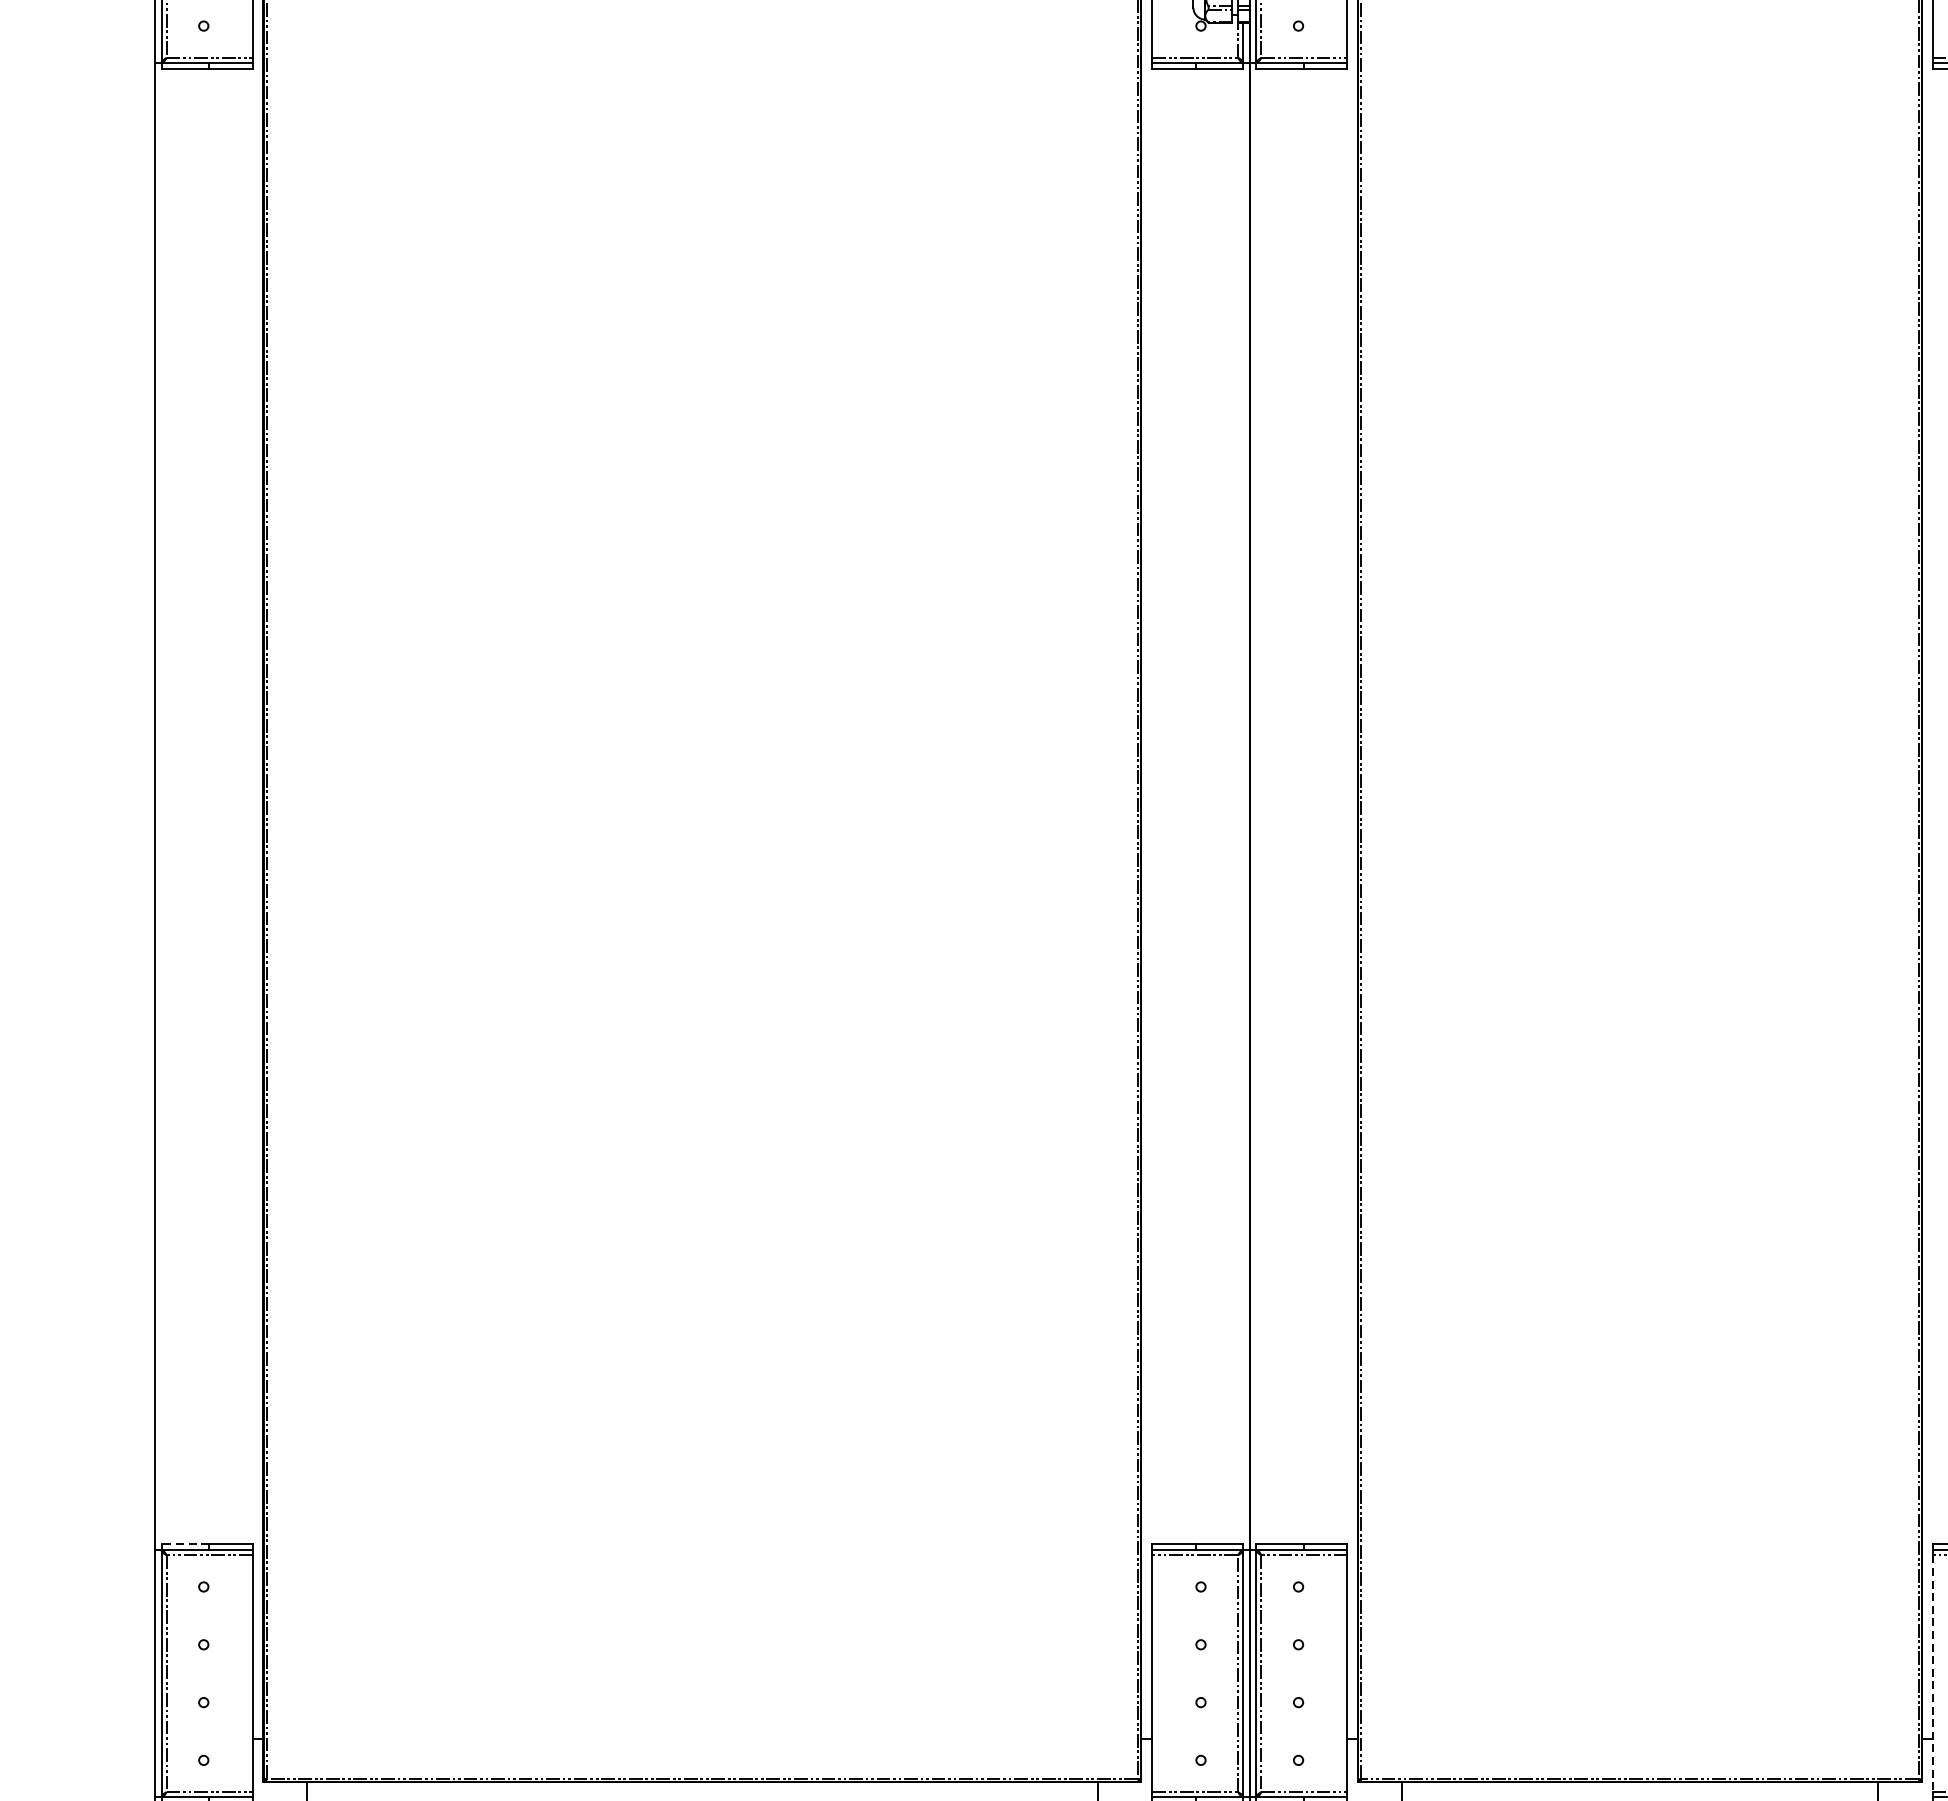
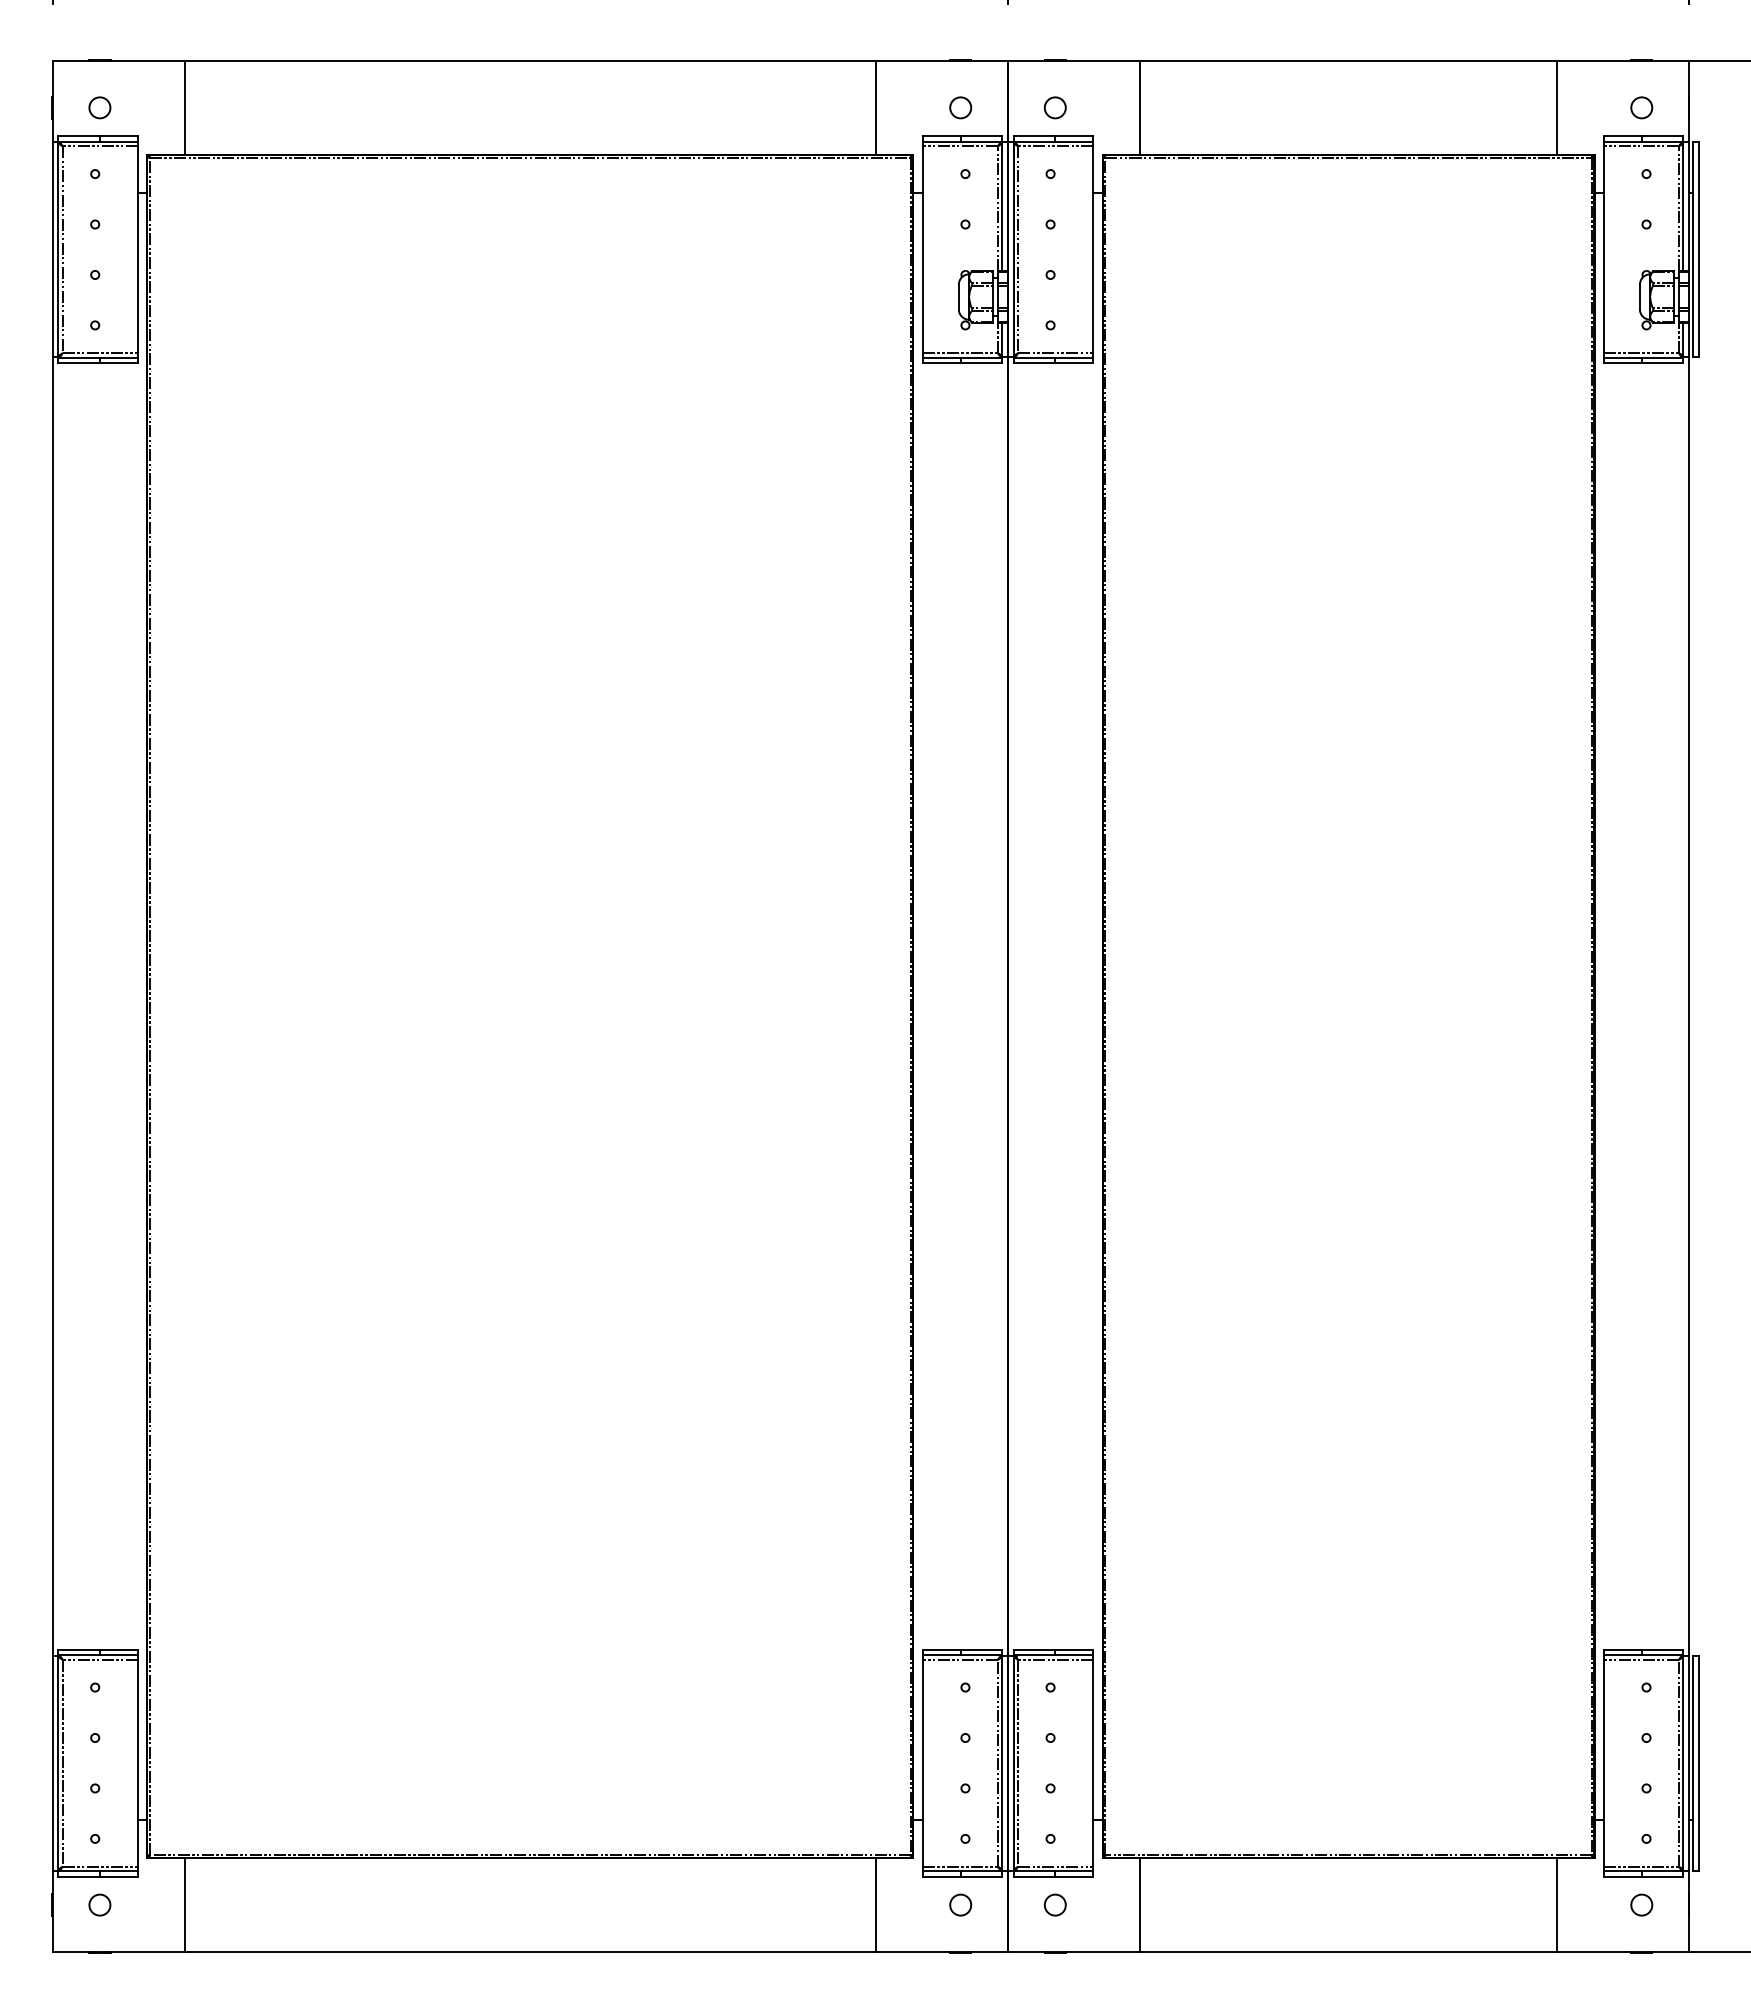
line: (185, 1543) -> (79, 1649), dashed -> solid
line: (1932, 1673) -> (1603, 1763), dashed -> solid

